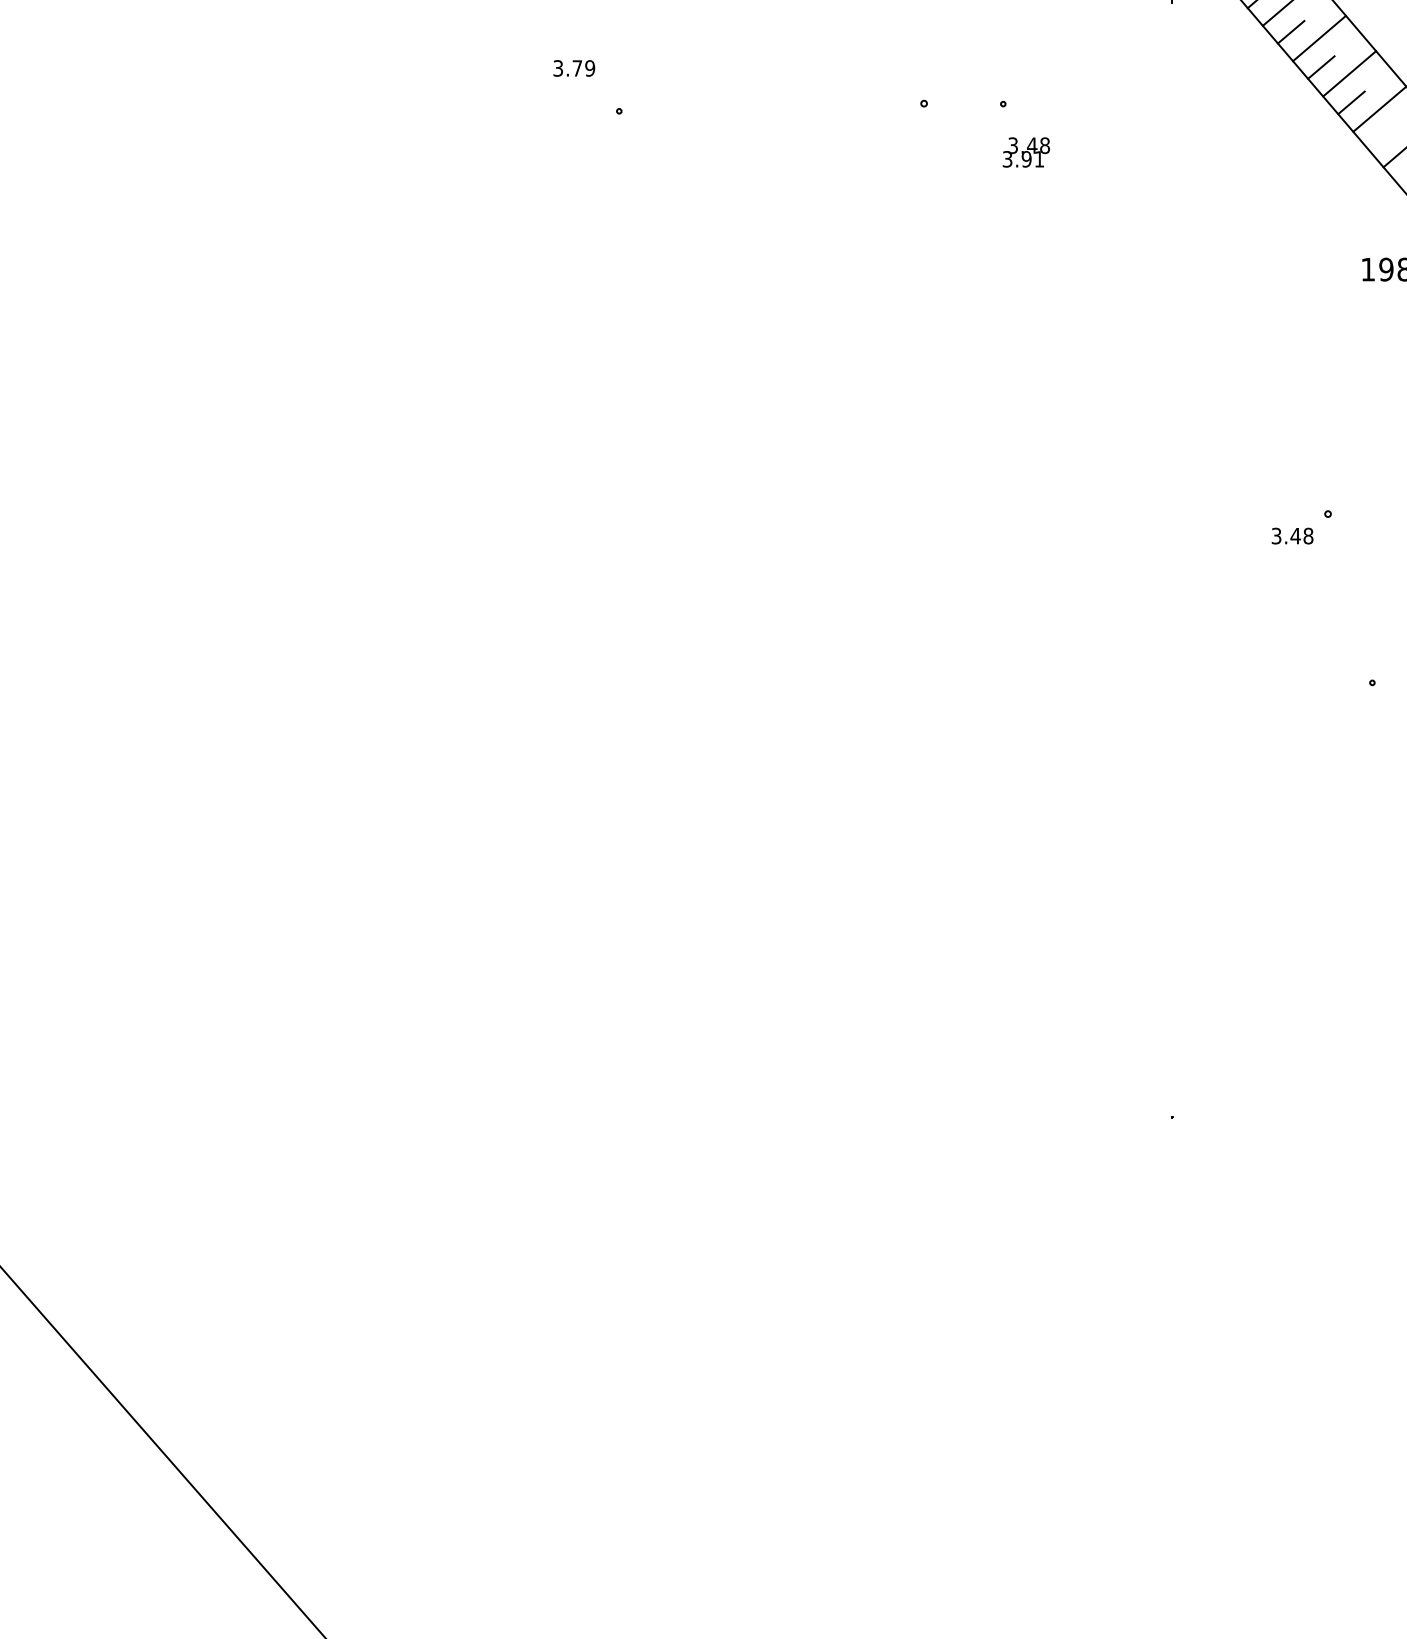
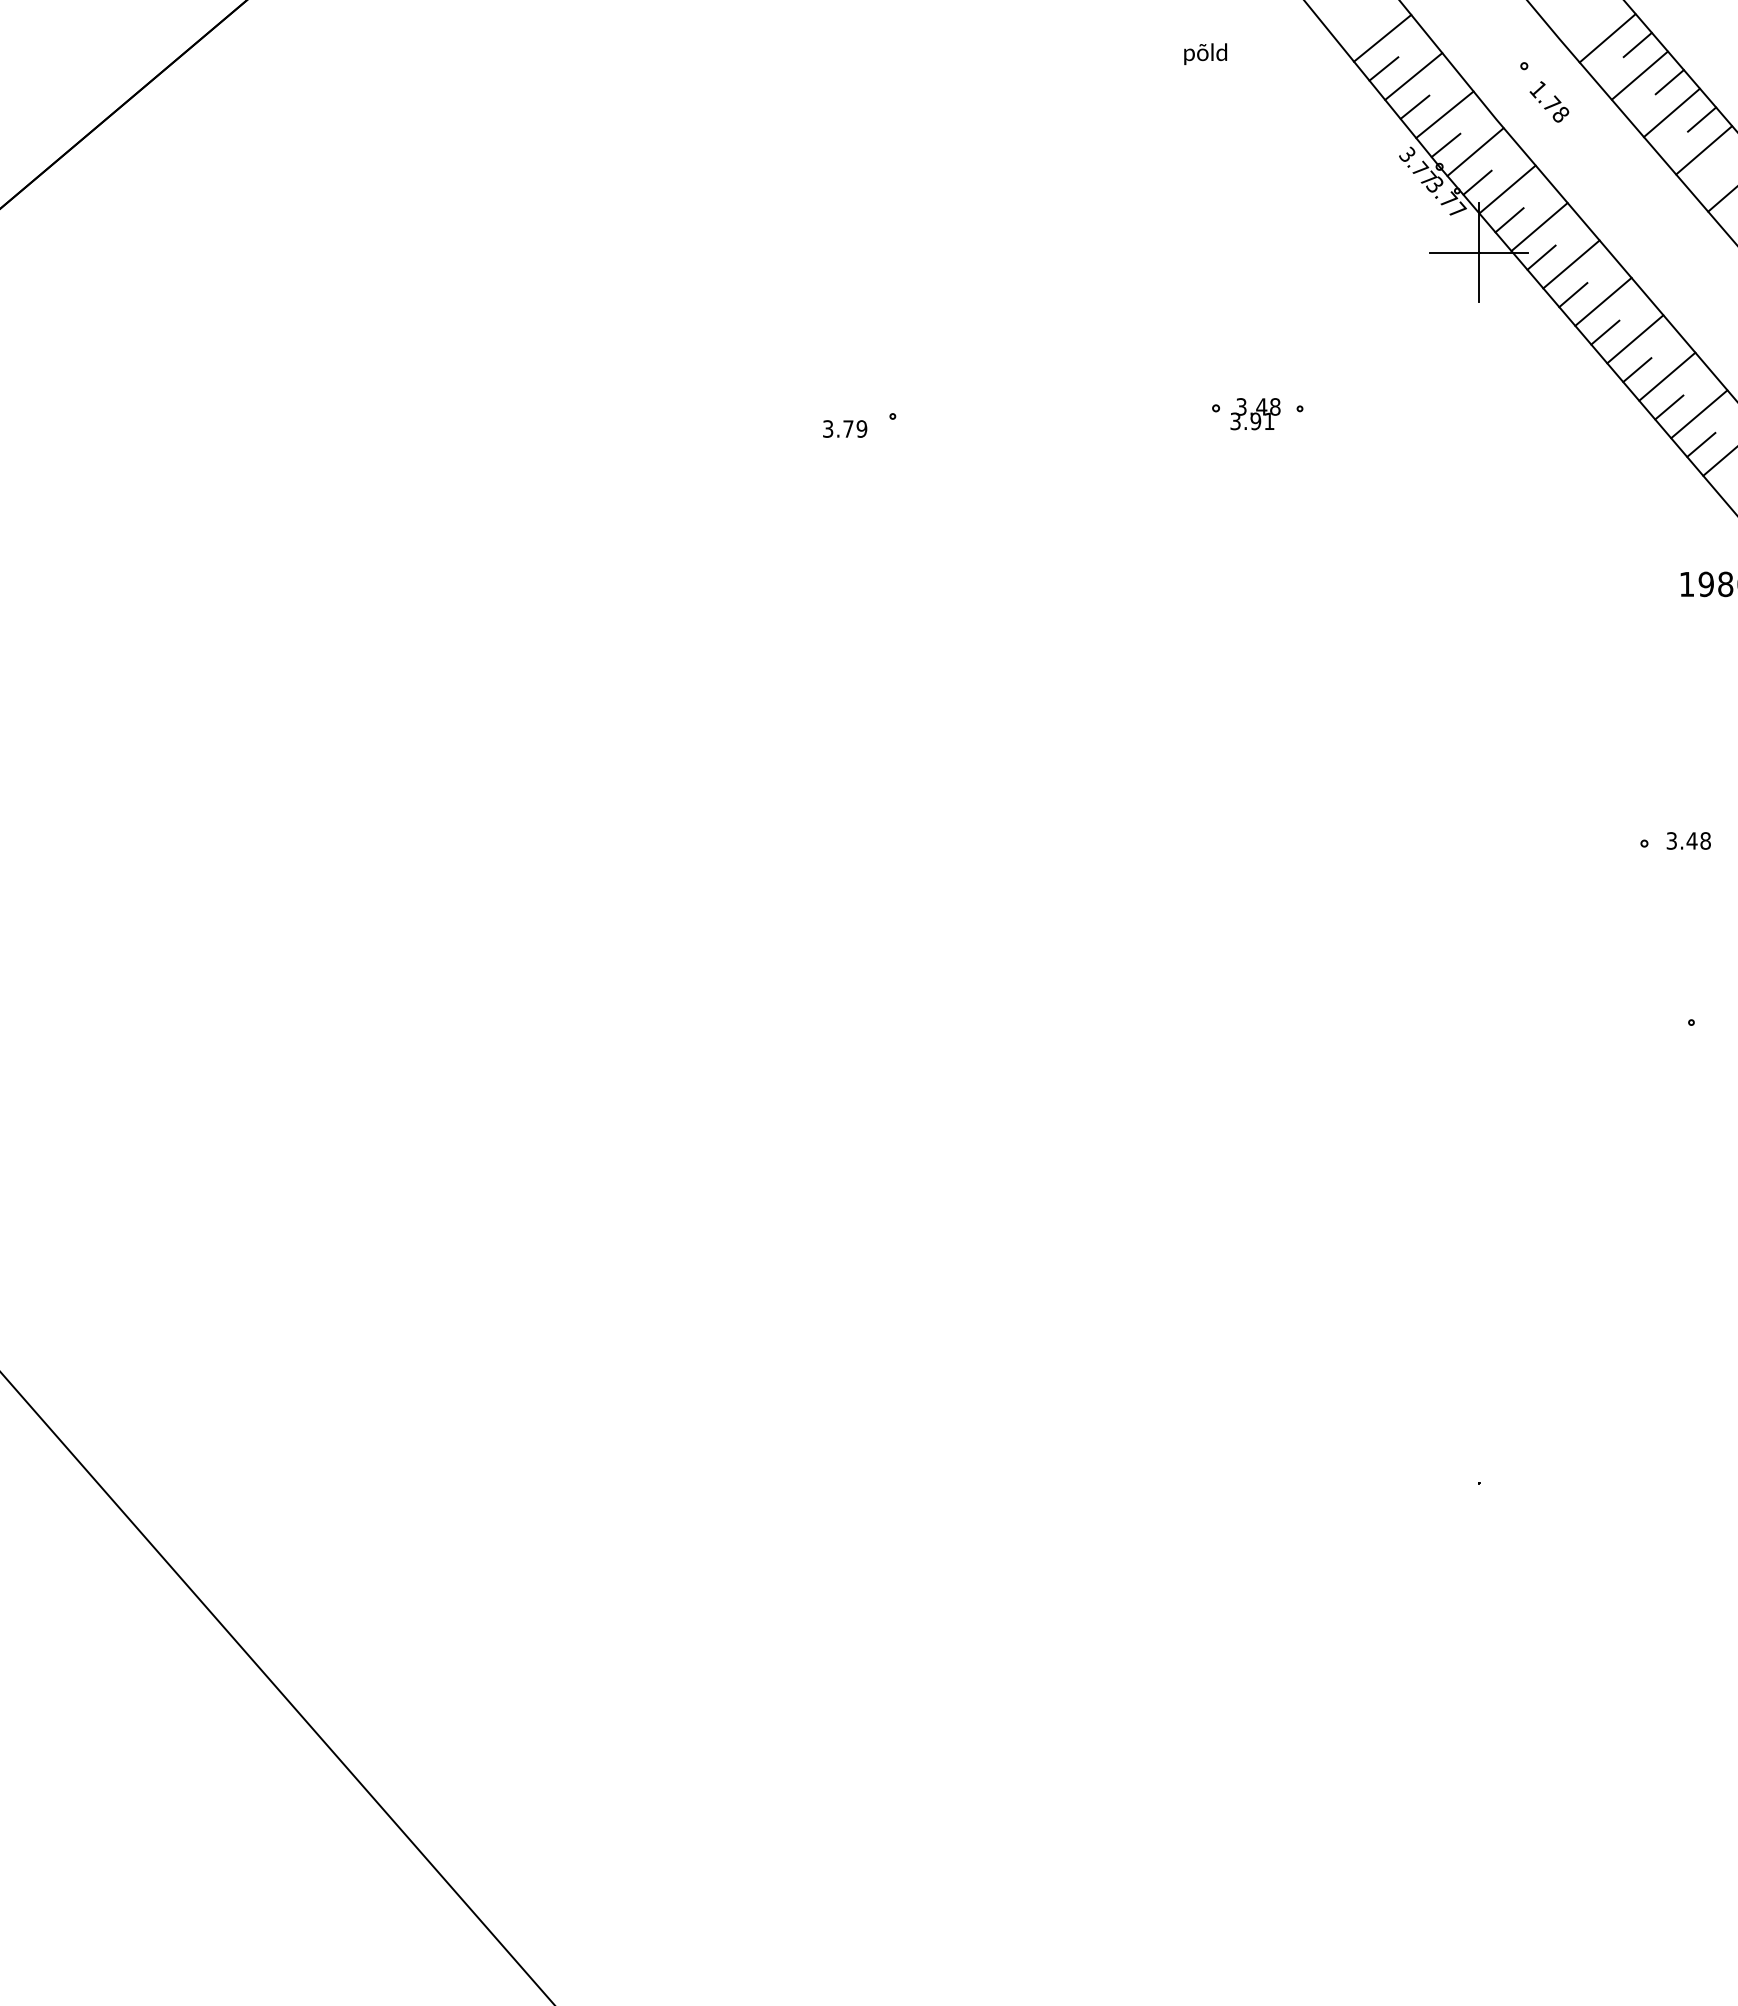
text: (574, 67) -> (845, 428), moved
line: (1381, 137) -> (1701, 444), added
text: (1026, 152) -> (1255, 414), moved
text: (1292, 535) -> (1688, 840), moved

